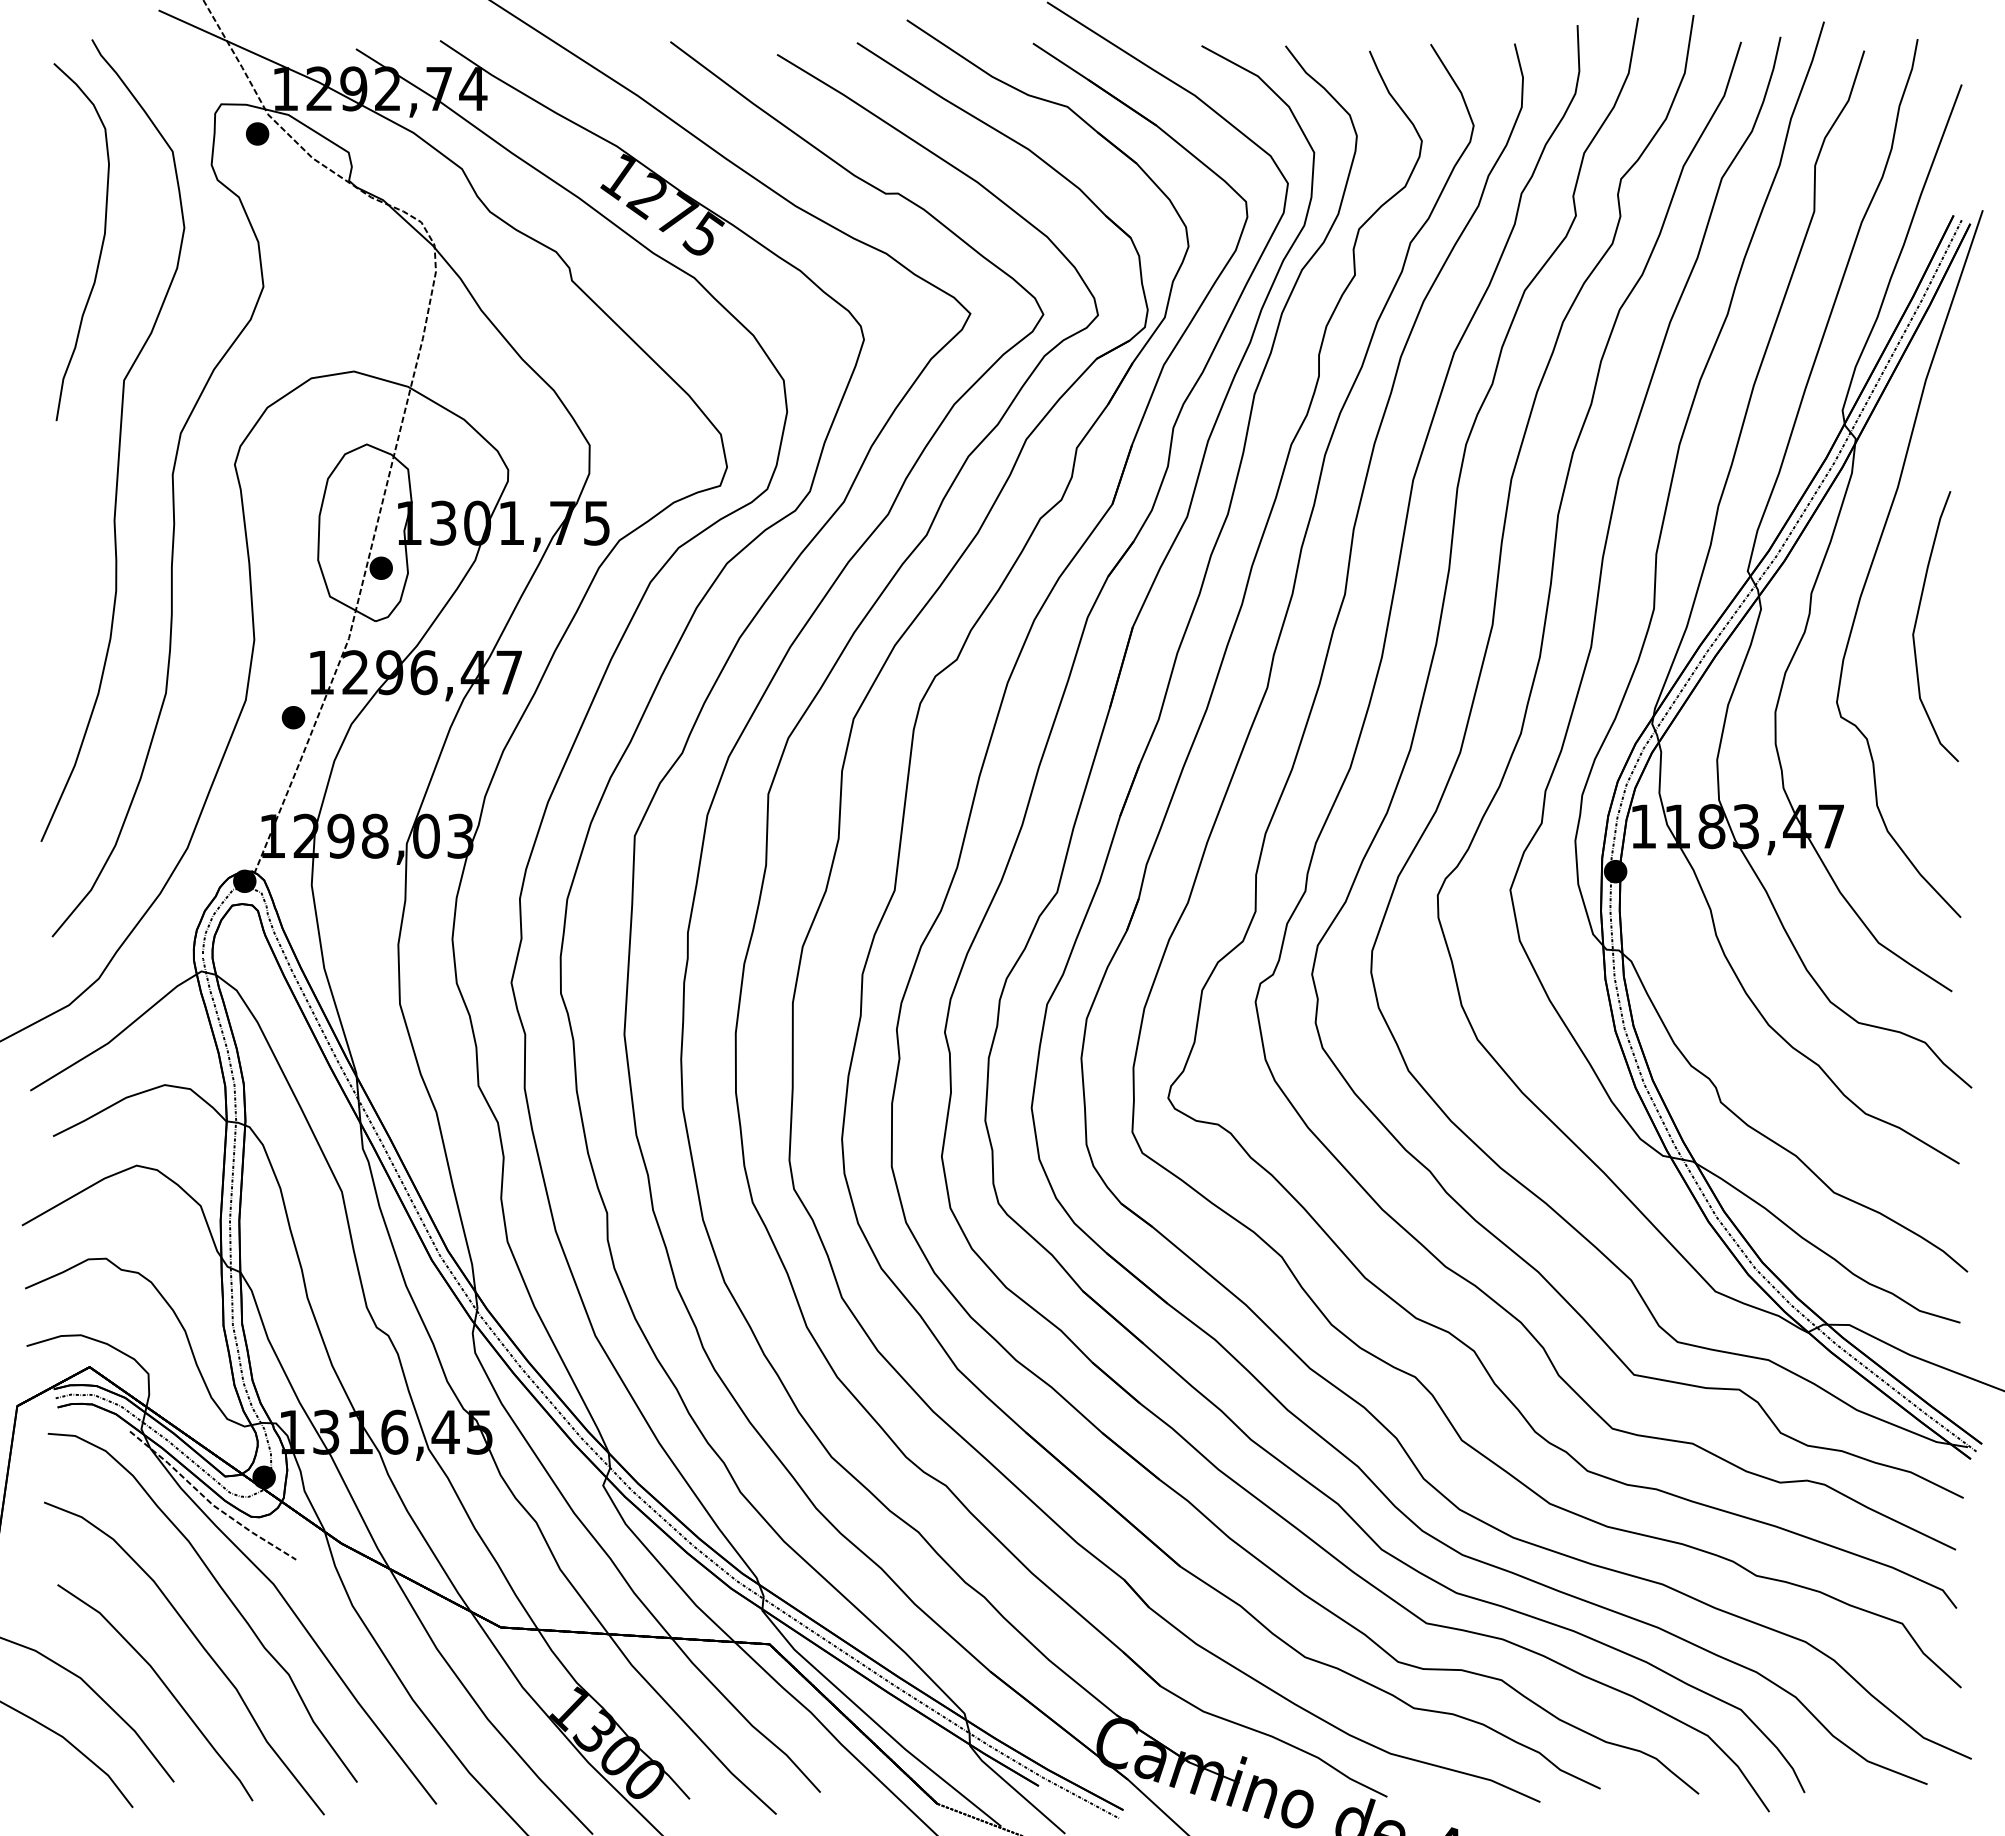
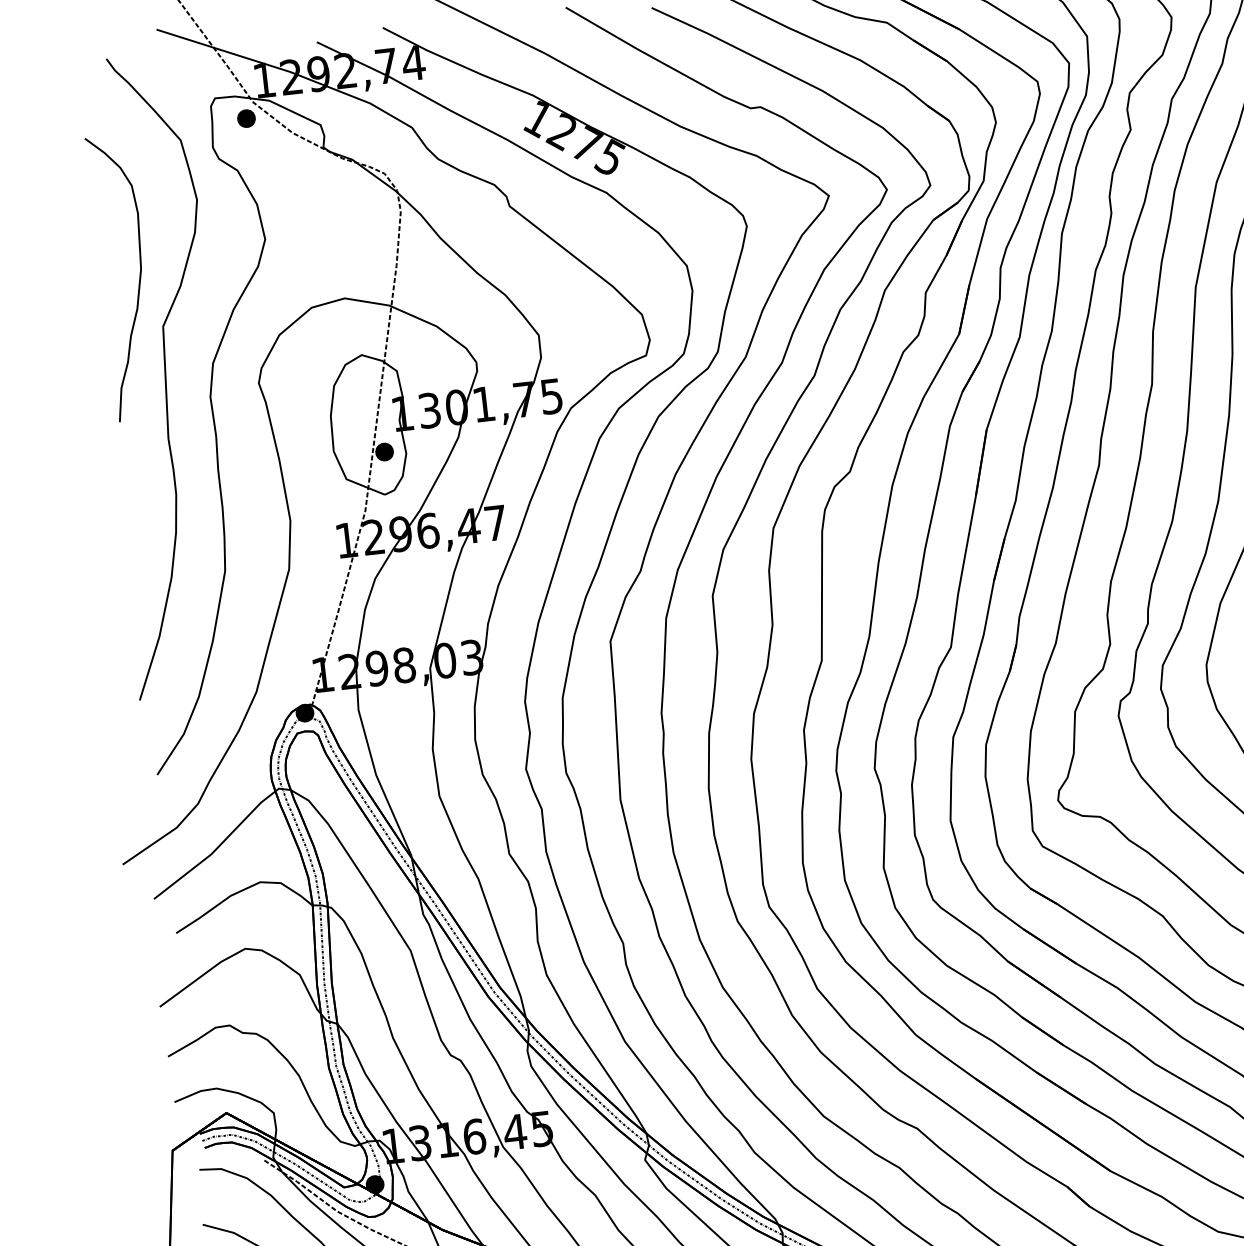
curve: (100, 248) -> (138, 281), moved
part: (293, 717) -> (328, 578), removed

